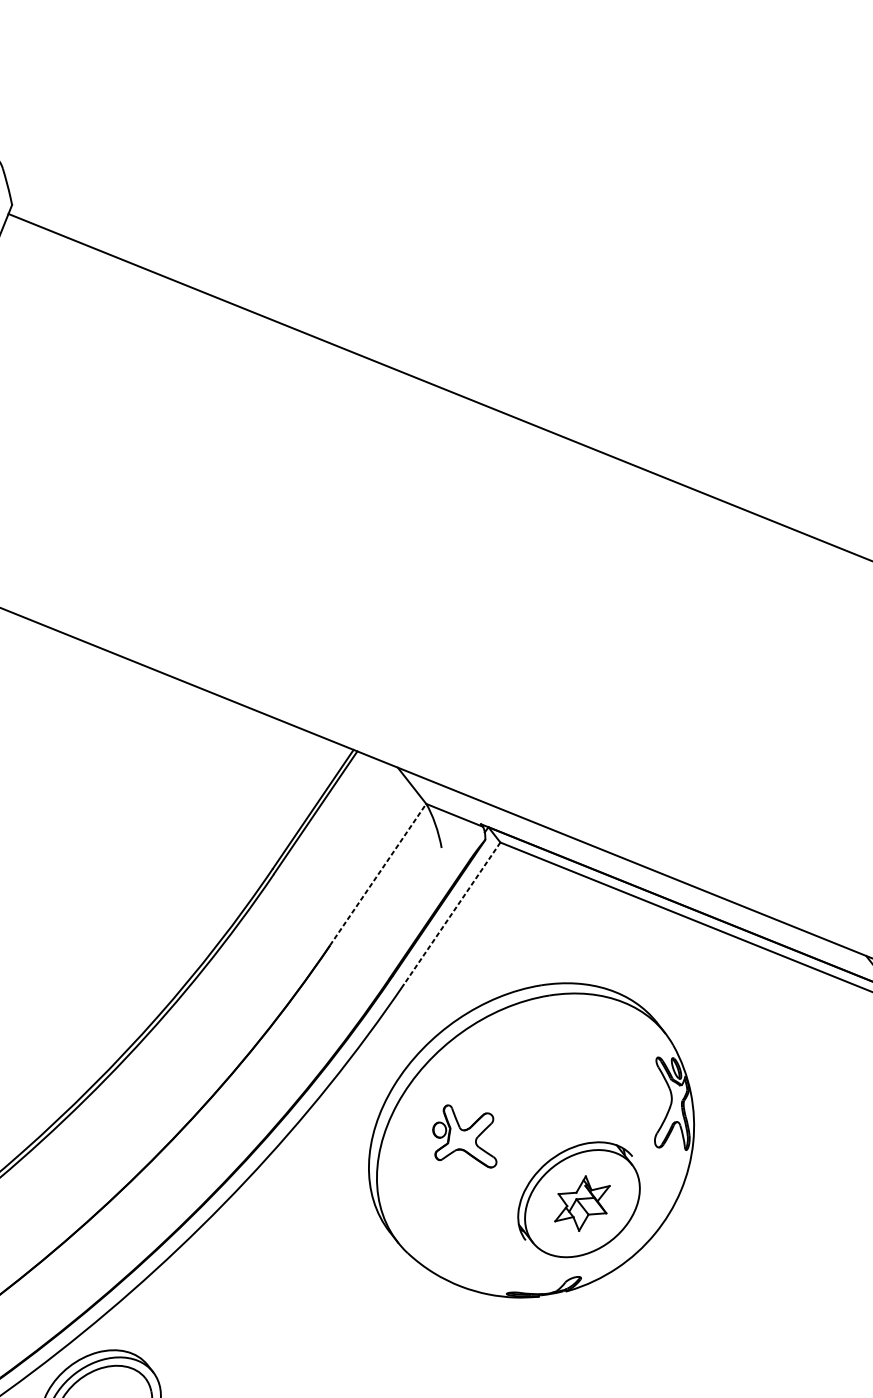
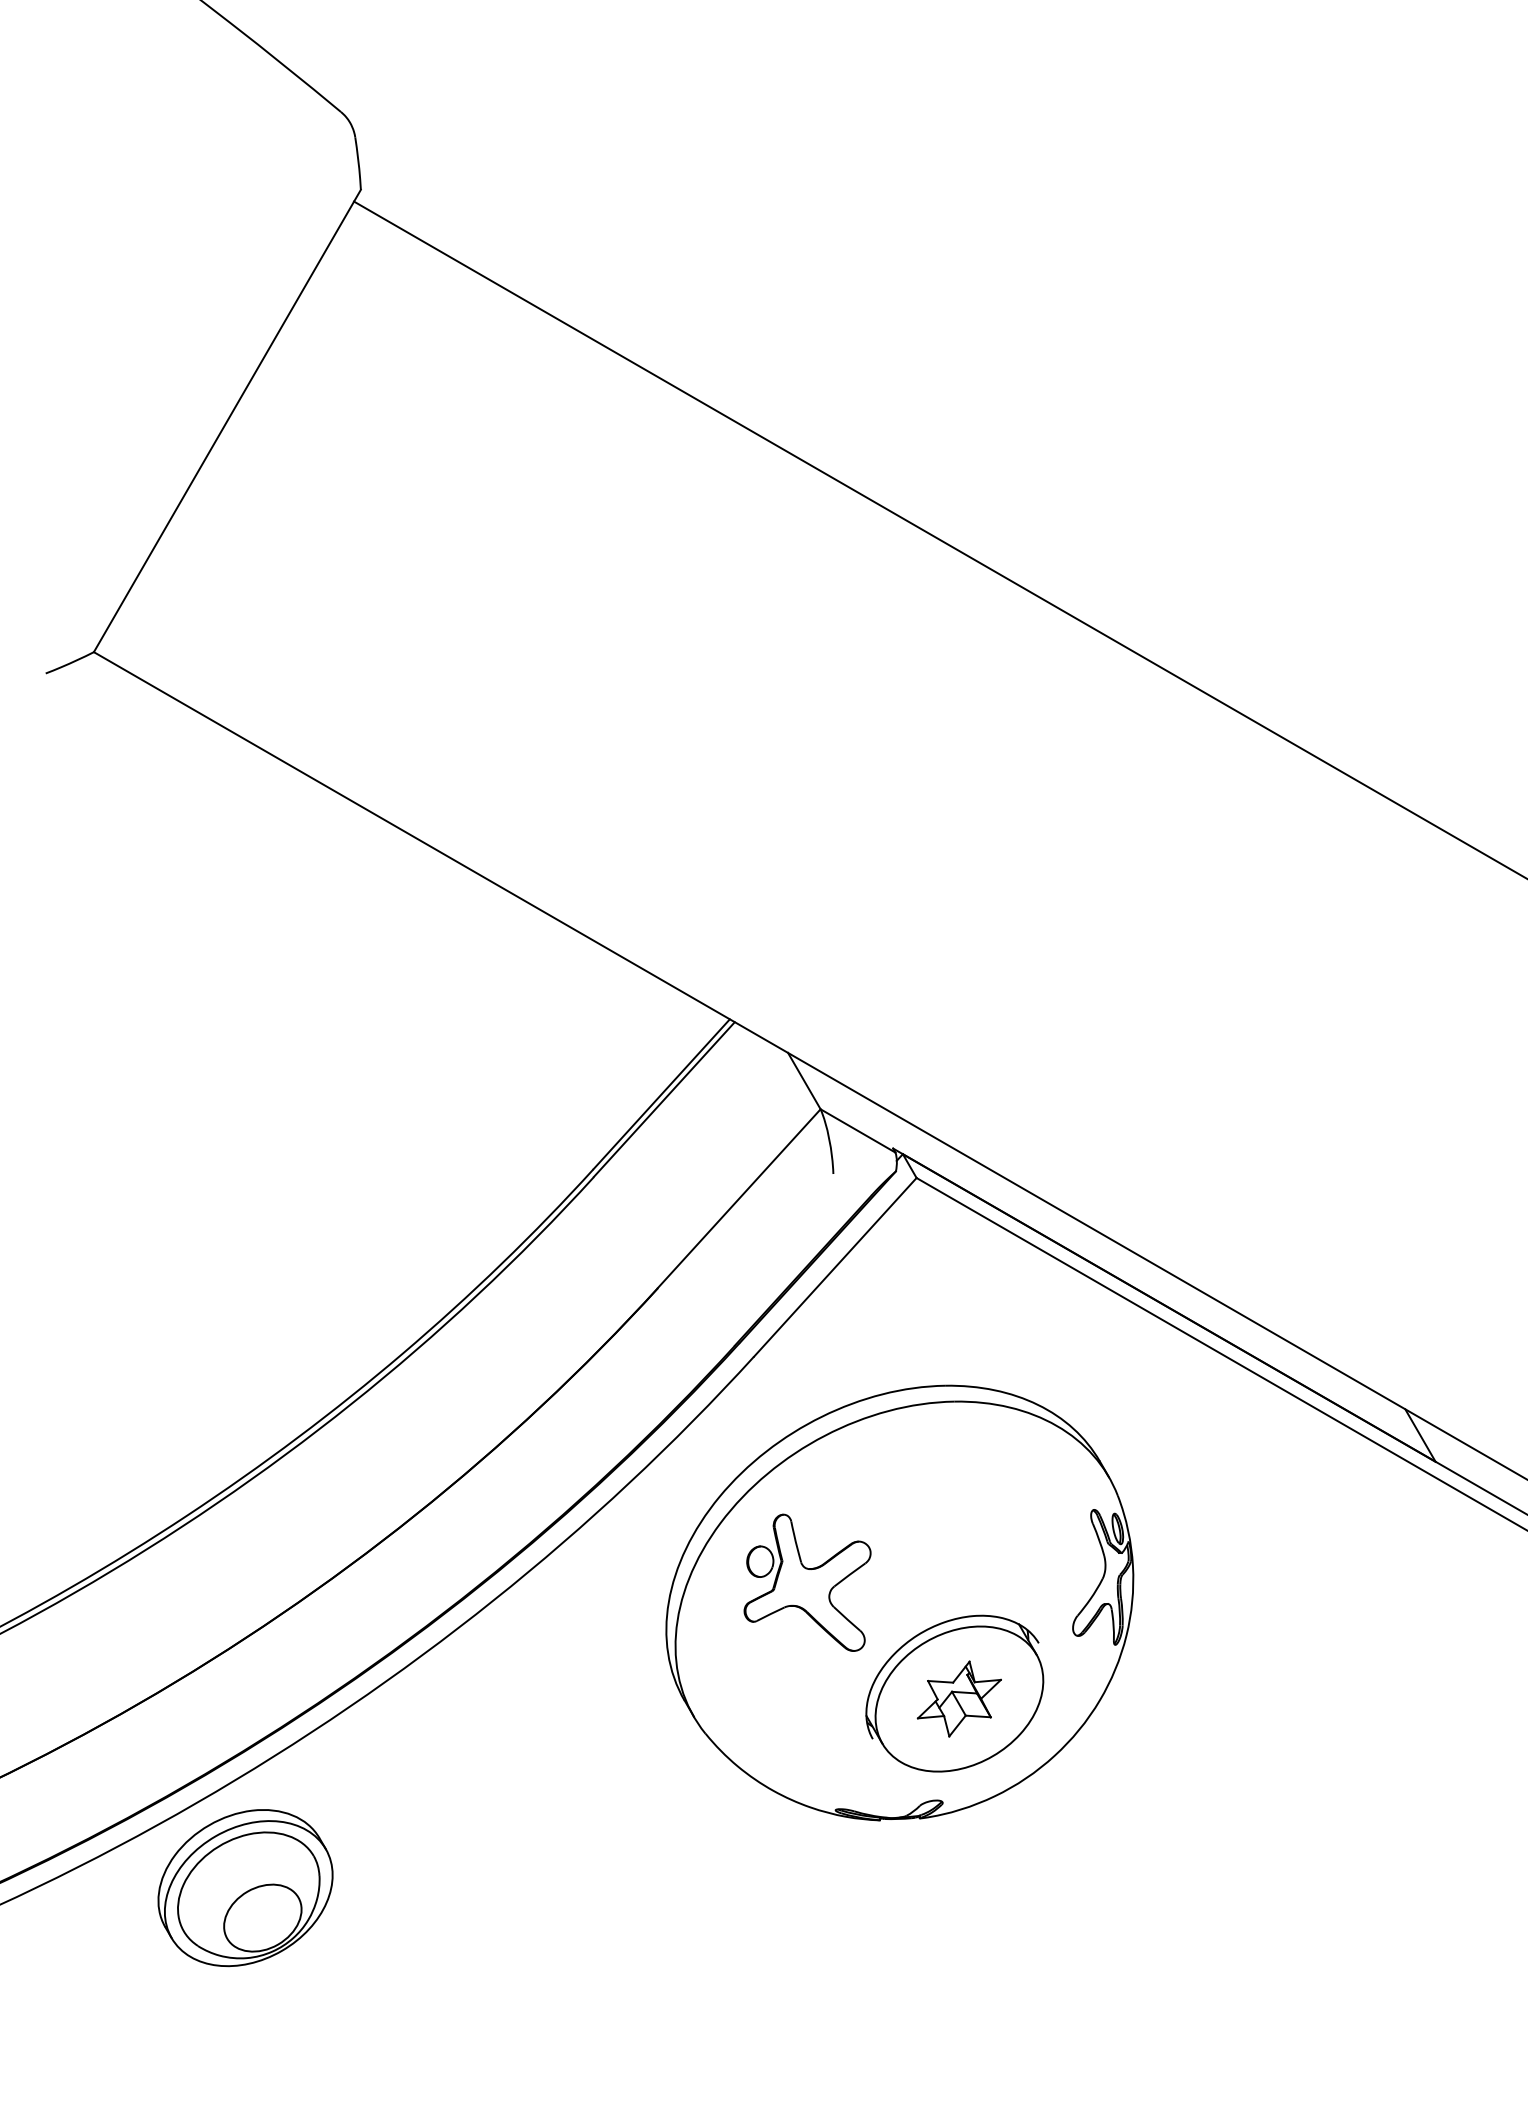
line: (378, 874) -> (739, 1198), dashed -> solid
line: (452, 913) -> (835, 1267), dashed -> solid
part: (464, 1137) -> (807, 1582), size x1.43

